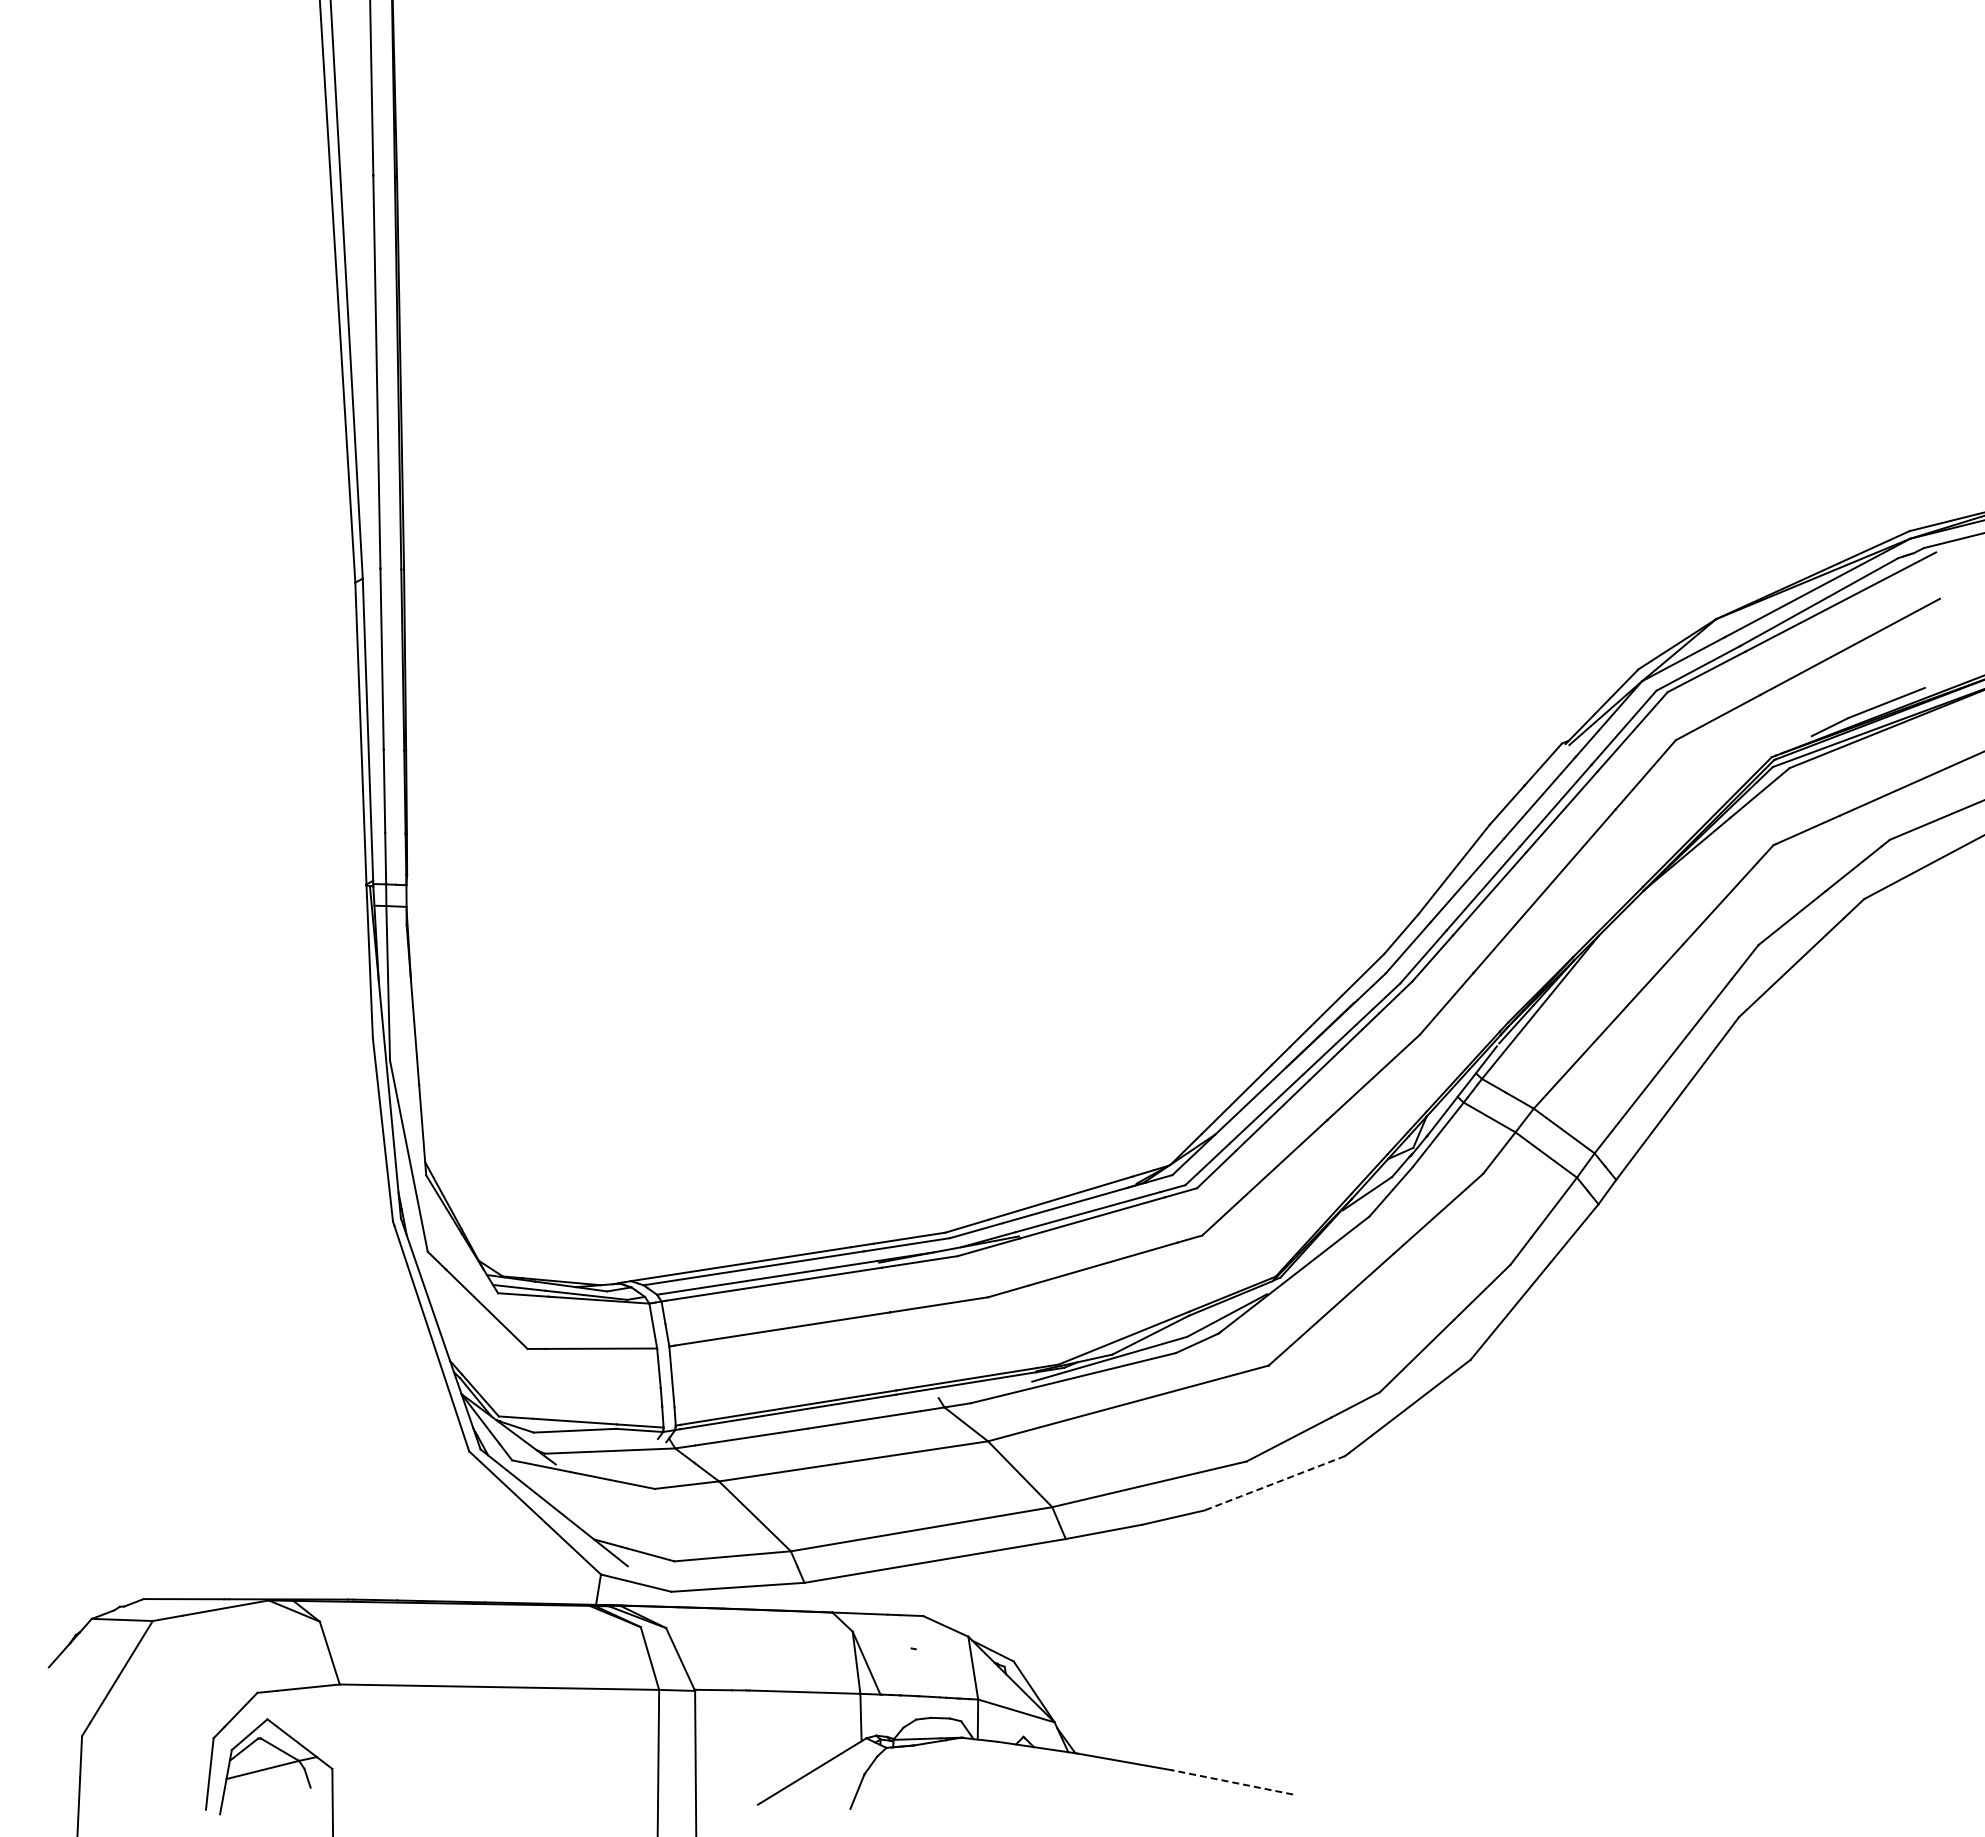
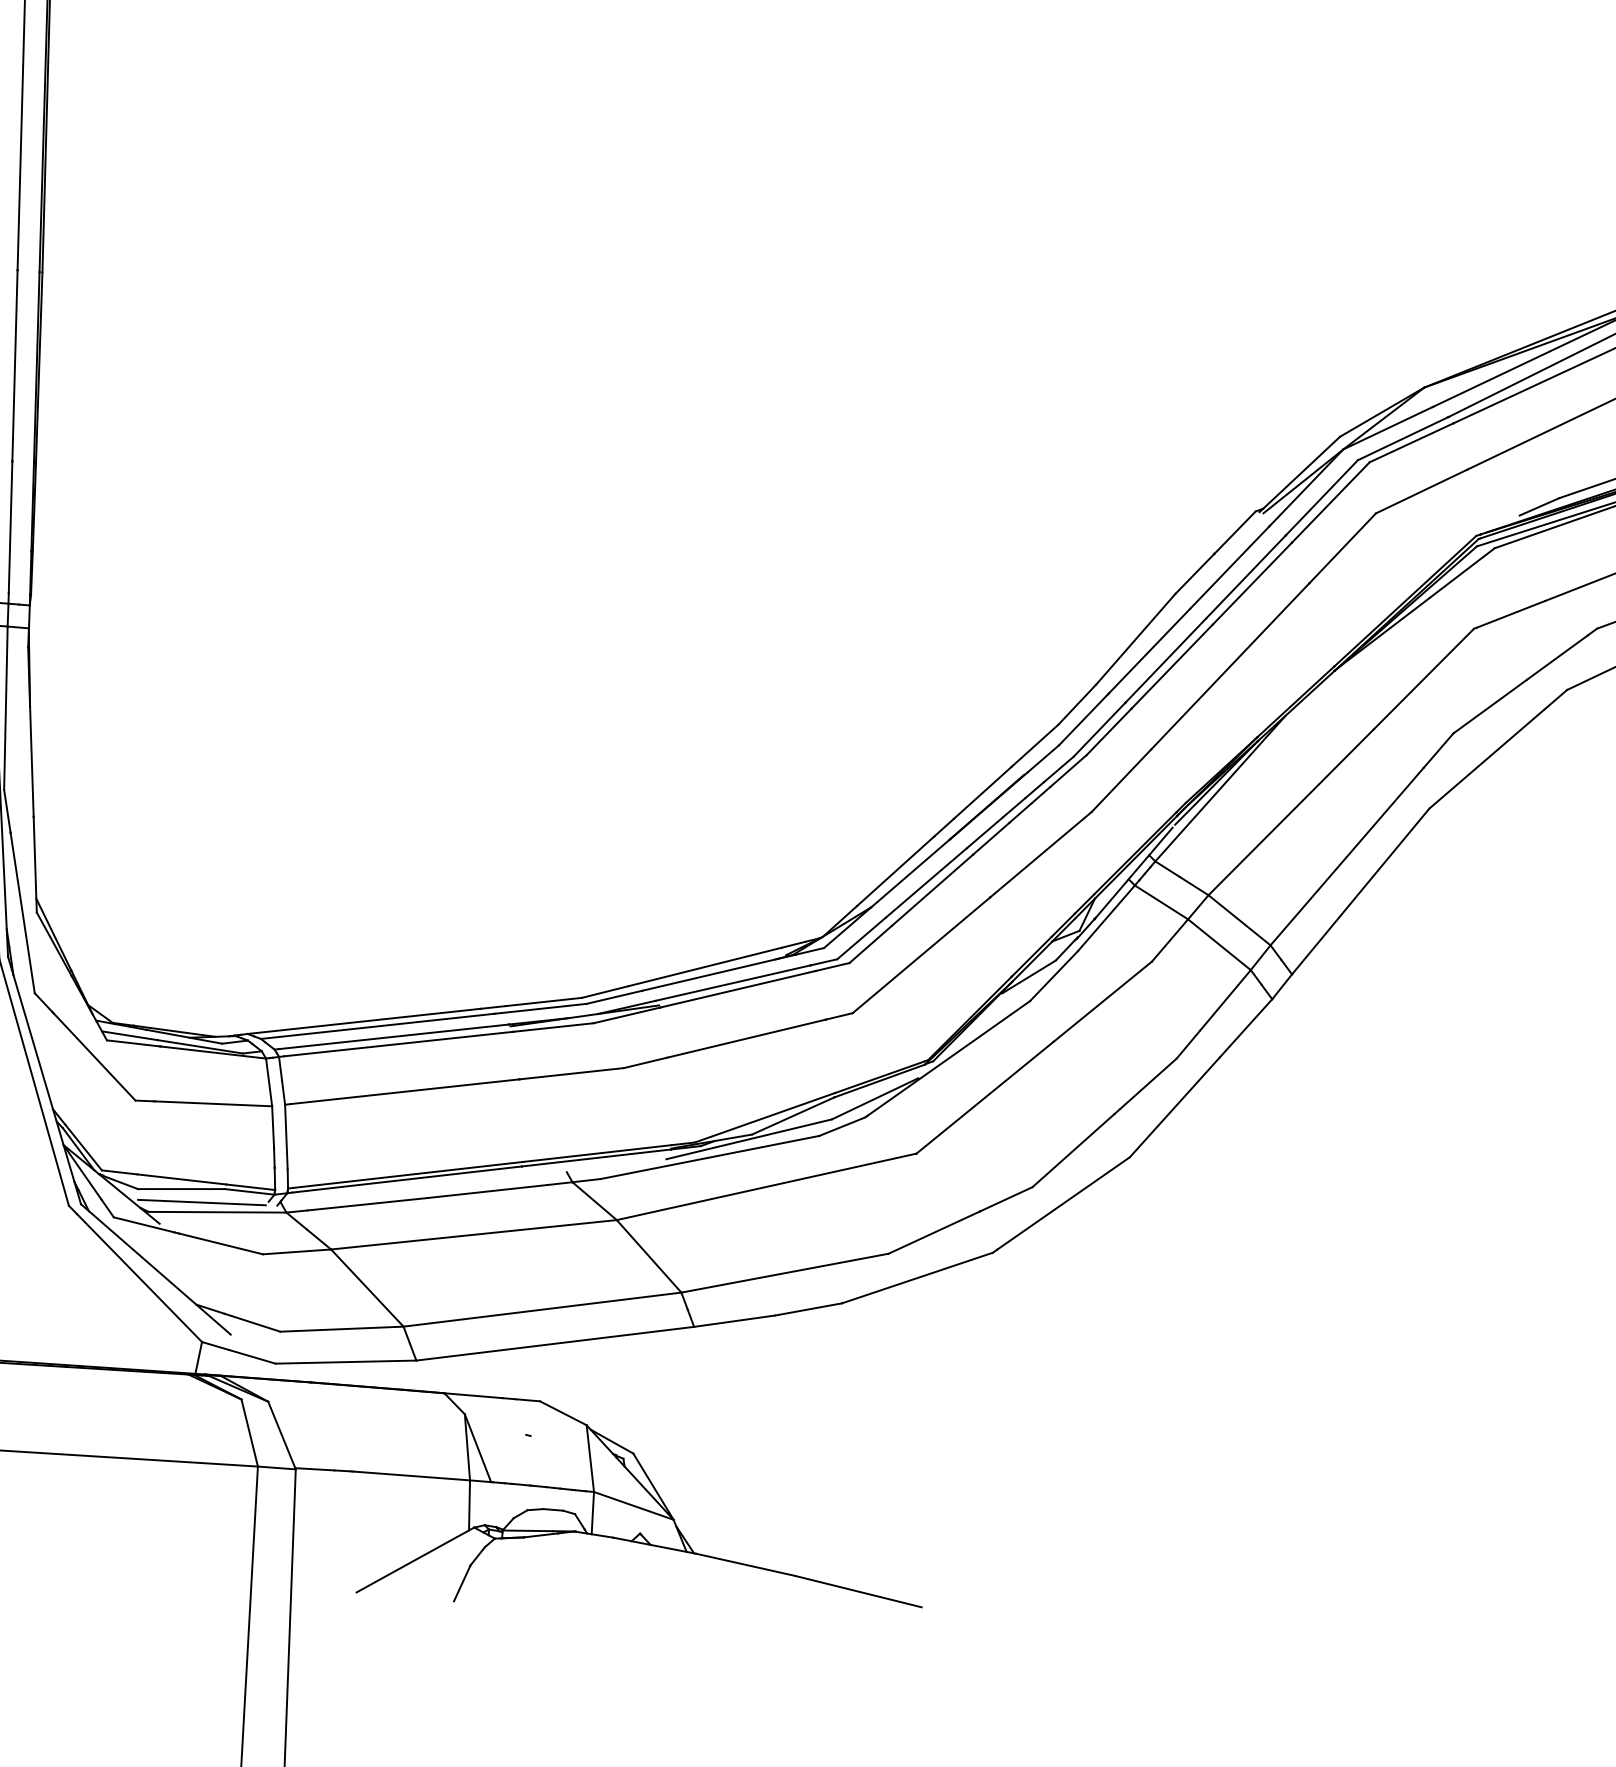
line: (594, 1442) -> (201, 1202), added
line: (1274, 1483) -> (916, 1278), dashed -> solid
line: (1232, 1782) -> (858, 1591), dashed -> solid

